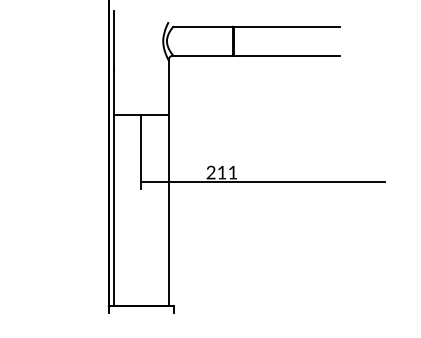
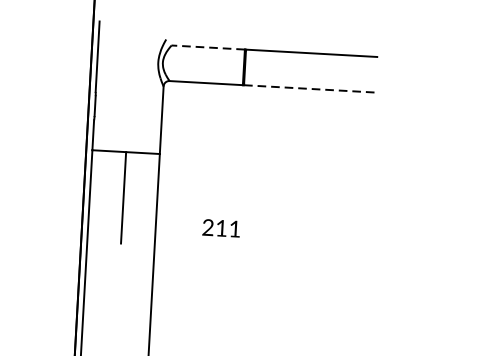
line: (202, 26) -> (207, 47), solid -> dashed
line: (287, 55) -> (310, 88), solid -> dashed
line: (263, 181) -> (272, 242), removed

